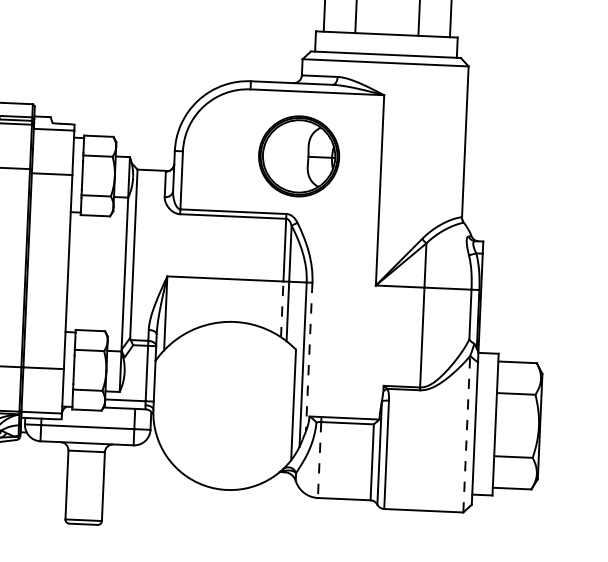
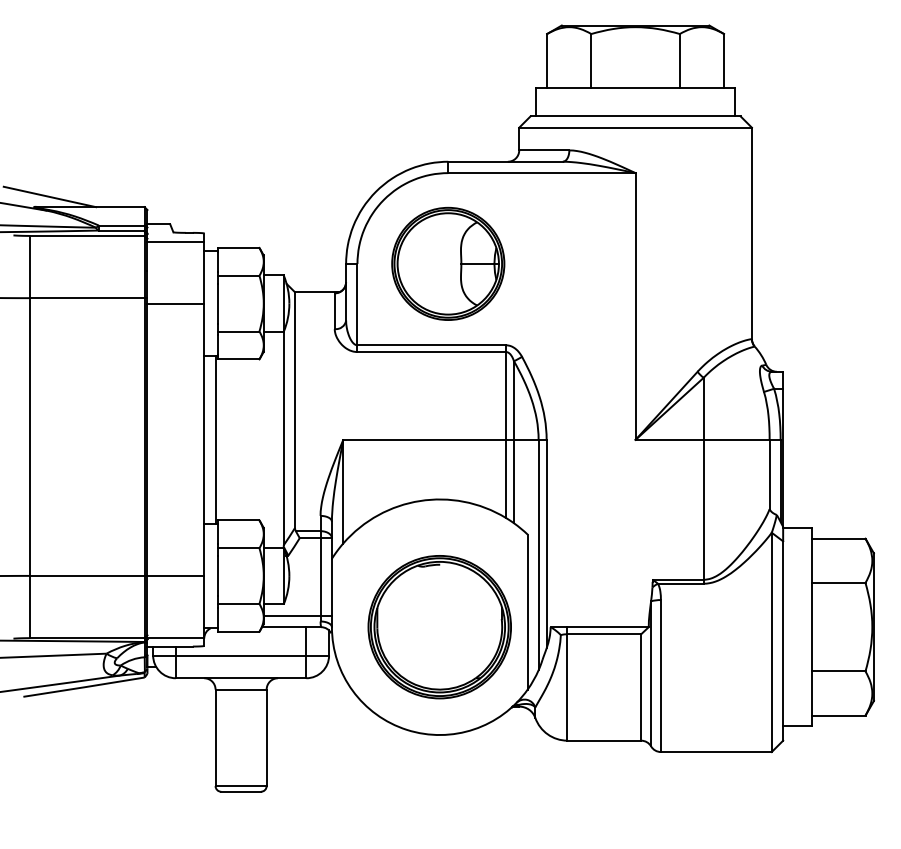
part: (299, 156) -> (448, 263), moved
line: (76, 272) -> (215, 439), added
line: (282, 309) -> (506, 478), dashed -> solid
line: (309, 357) -> (546, 544), dashed -> solid
part: (230, 413) -> (439, 627), added
line: (466, 434) -> (771, 642), dashed -> solid
line: (319, 460) -> (567, 687), dashed -> solid

